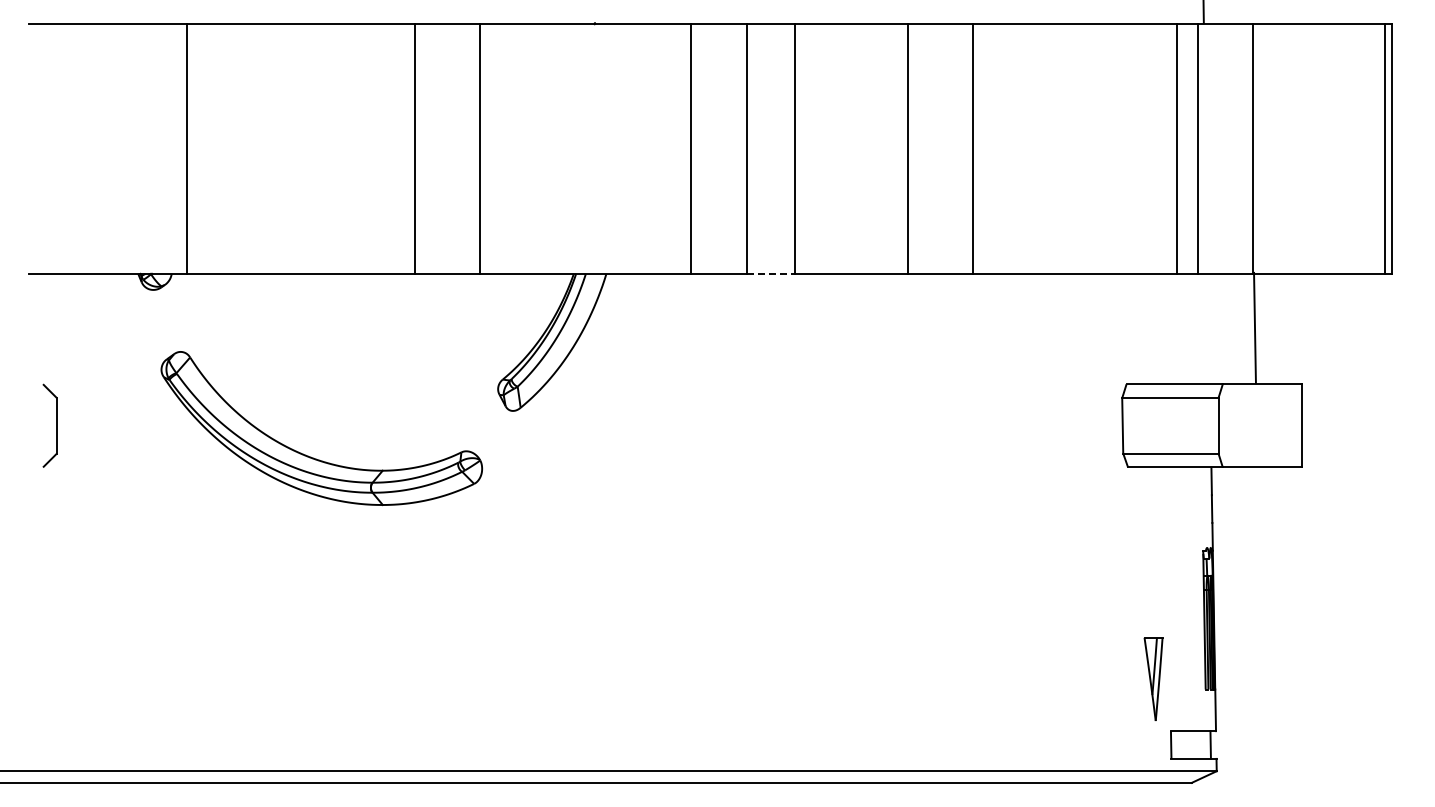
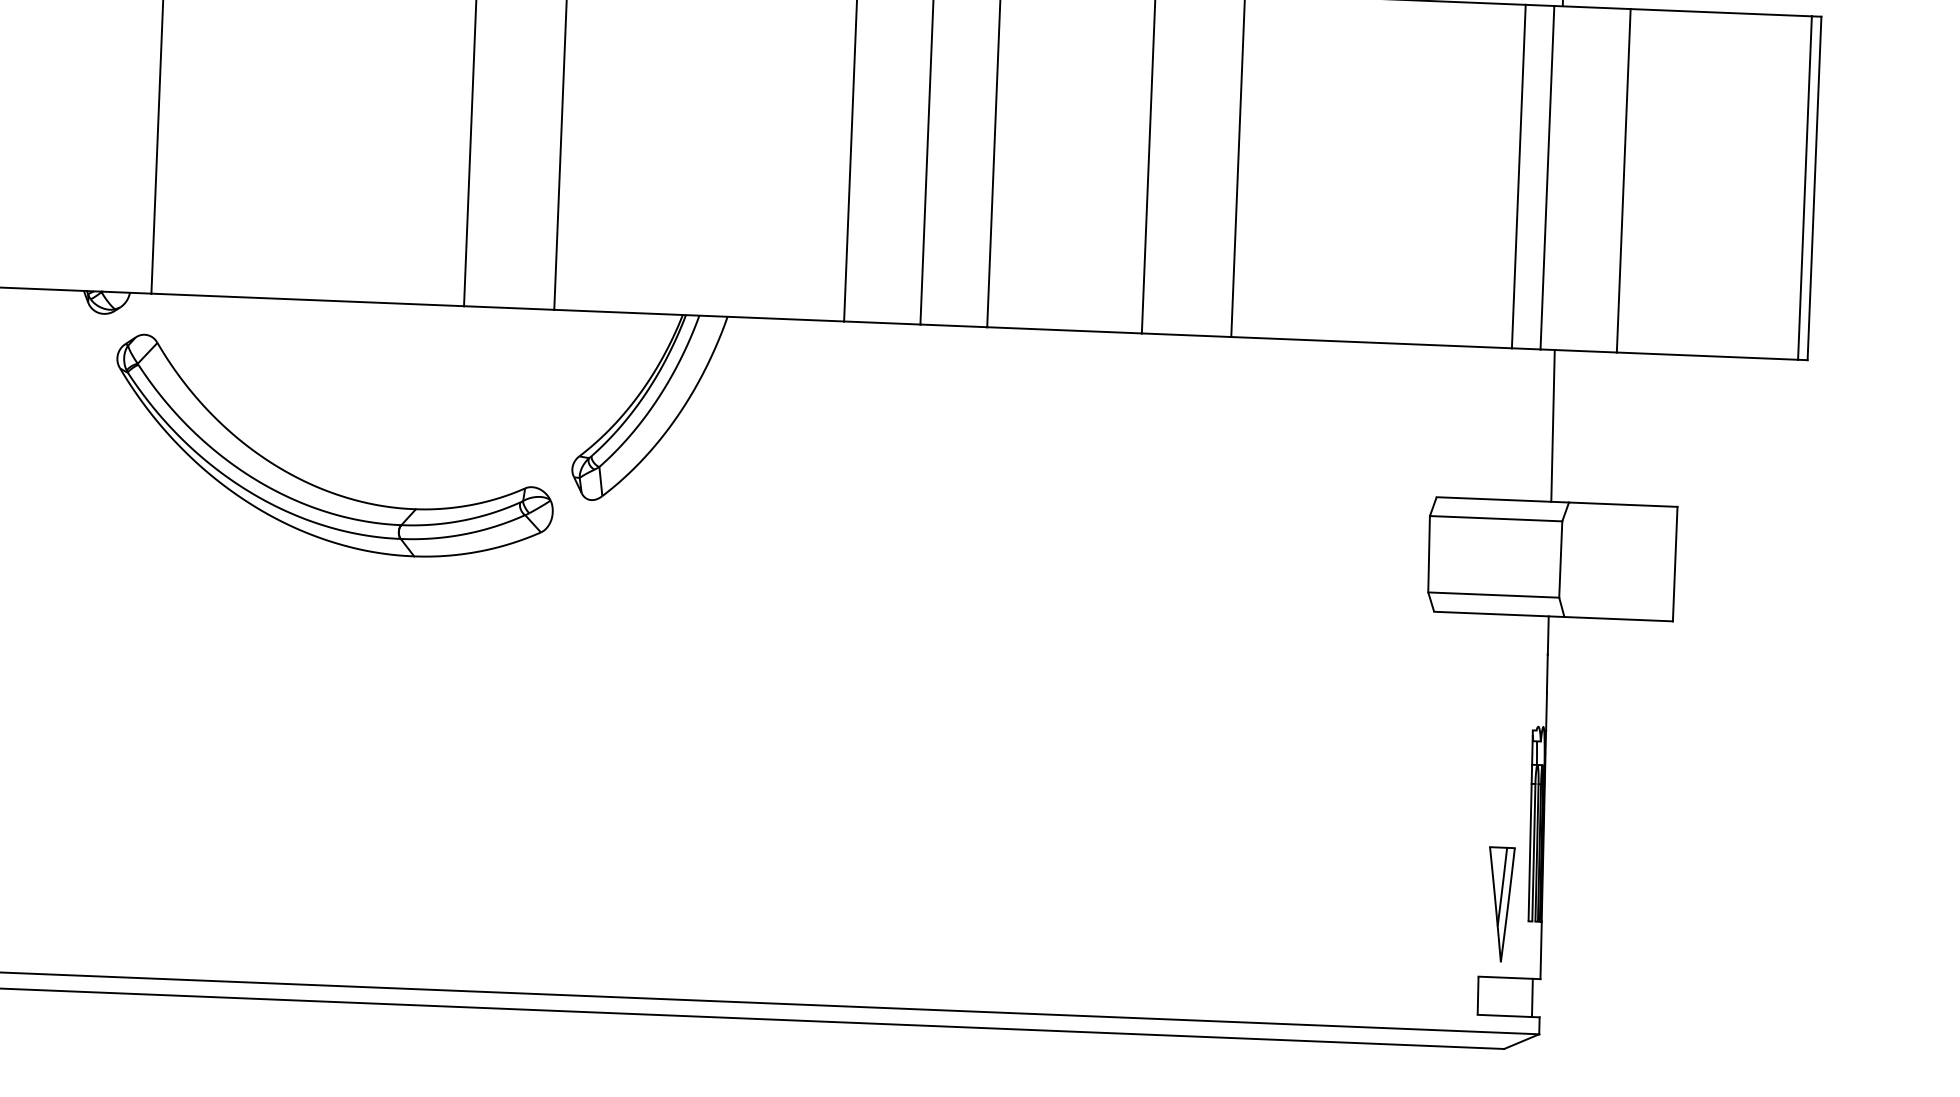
line: (771, 273) -> (954, 325), dashed -> solid
line: (1254, 327) -> (1552, 425), moved
part: (311, 456) -> (318, 485), moved
part: (1153, 678) -> (1500, 903), moved

